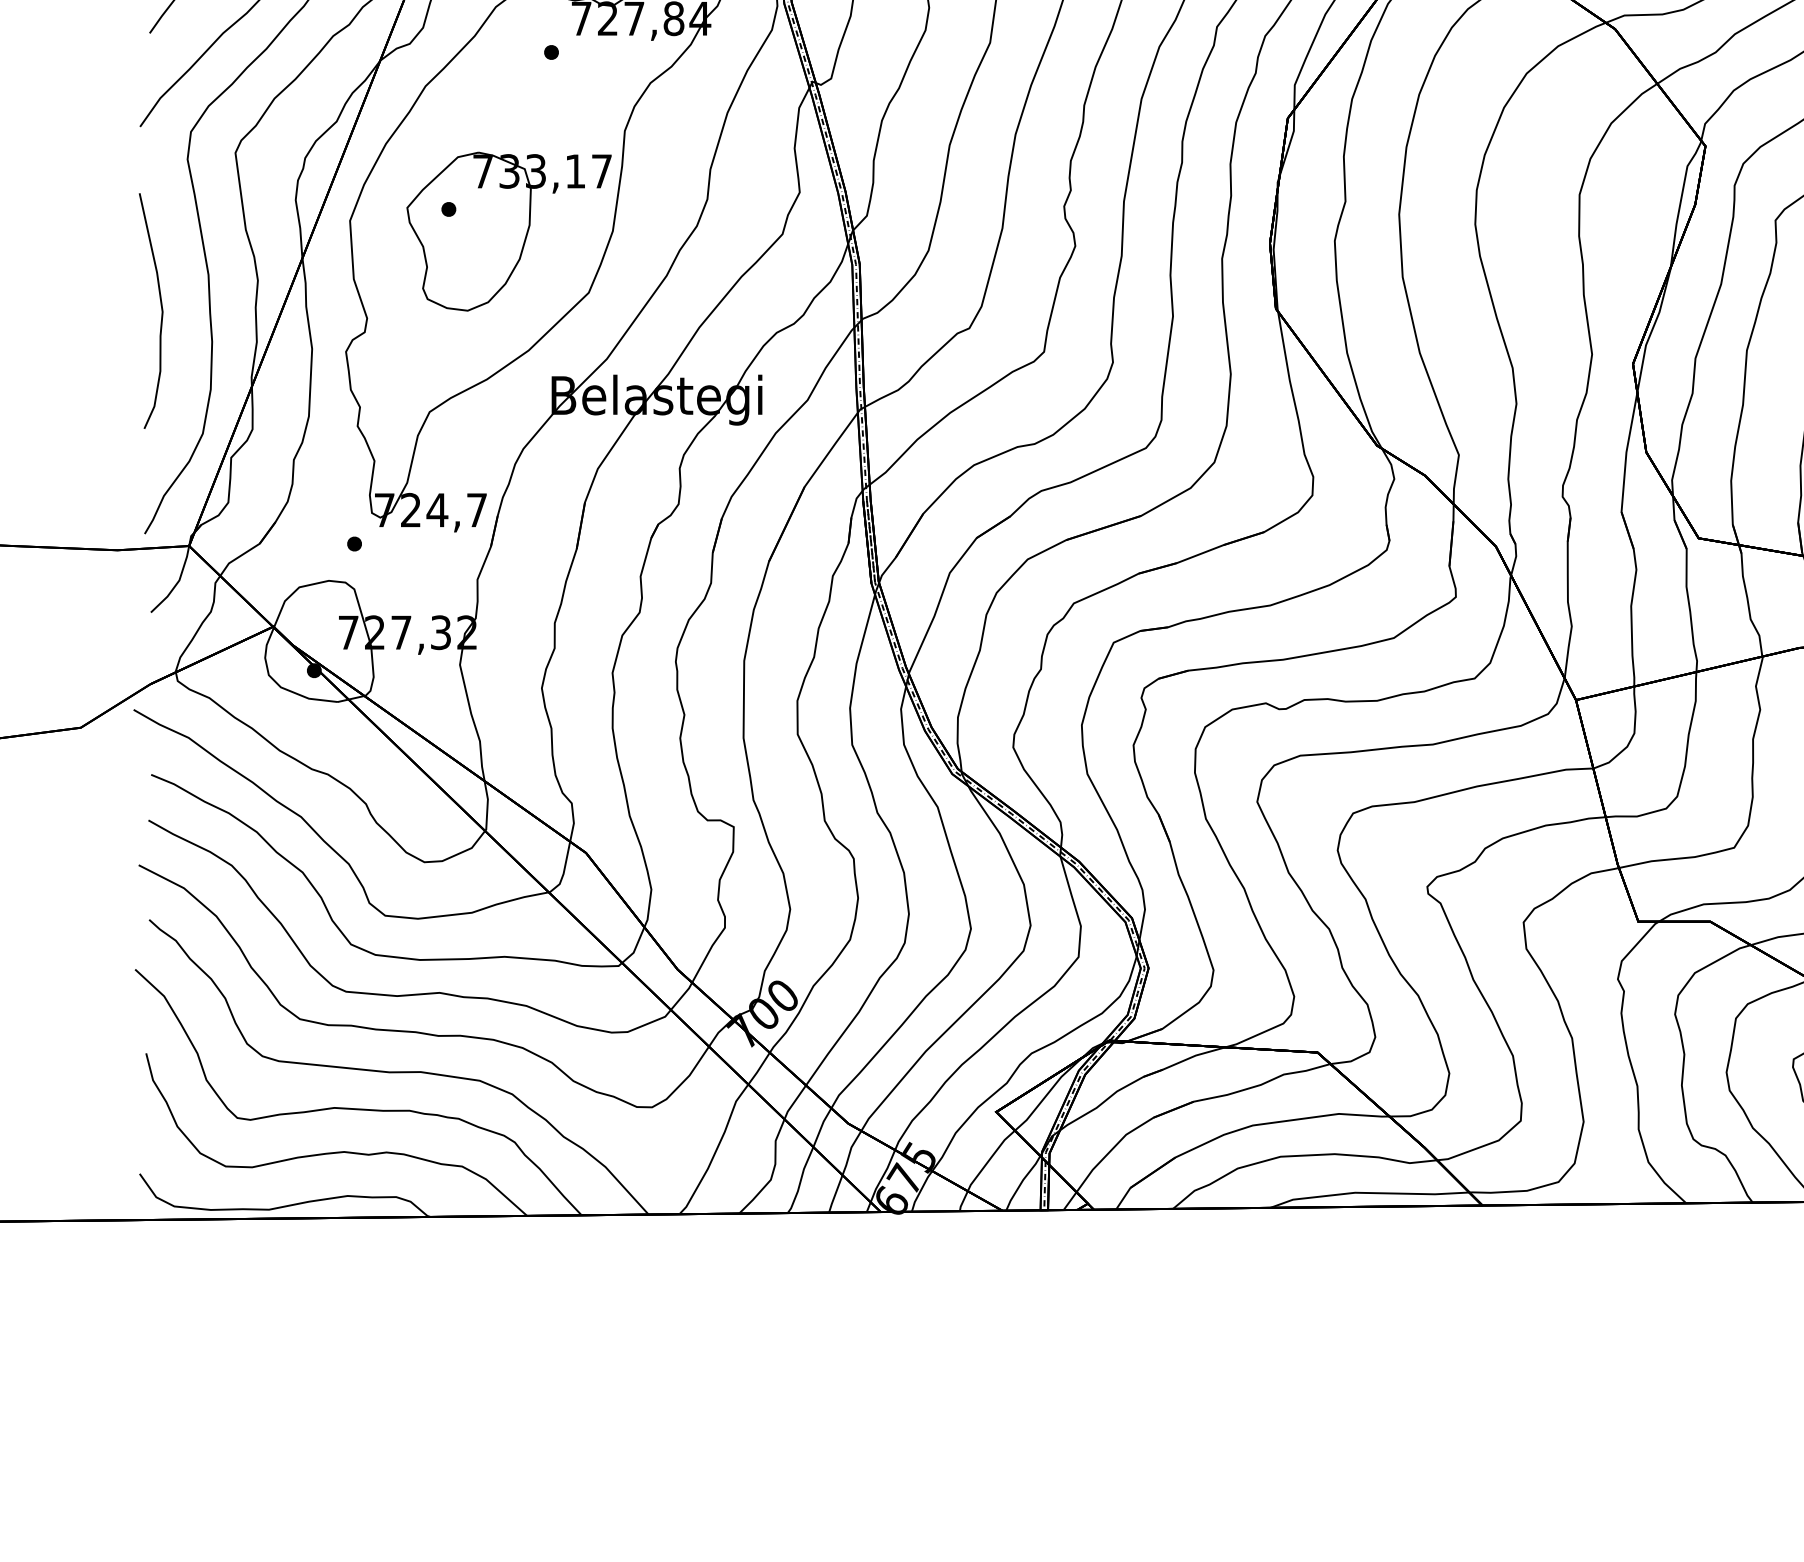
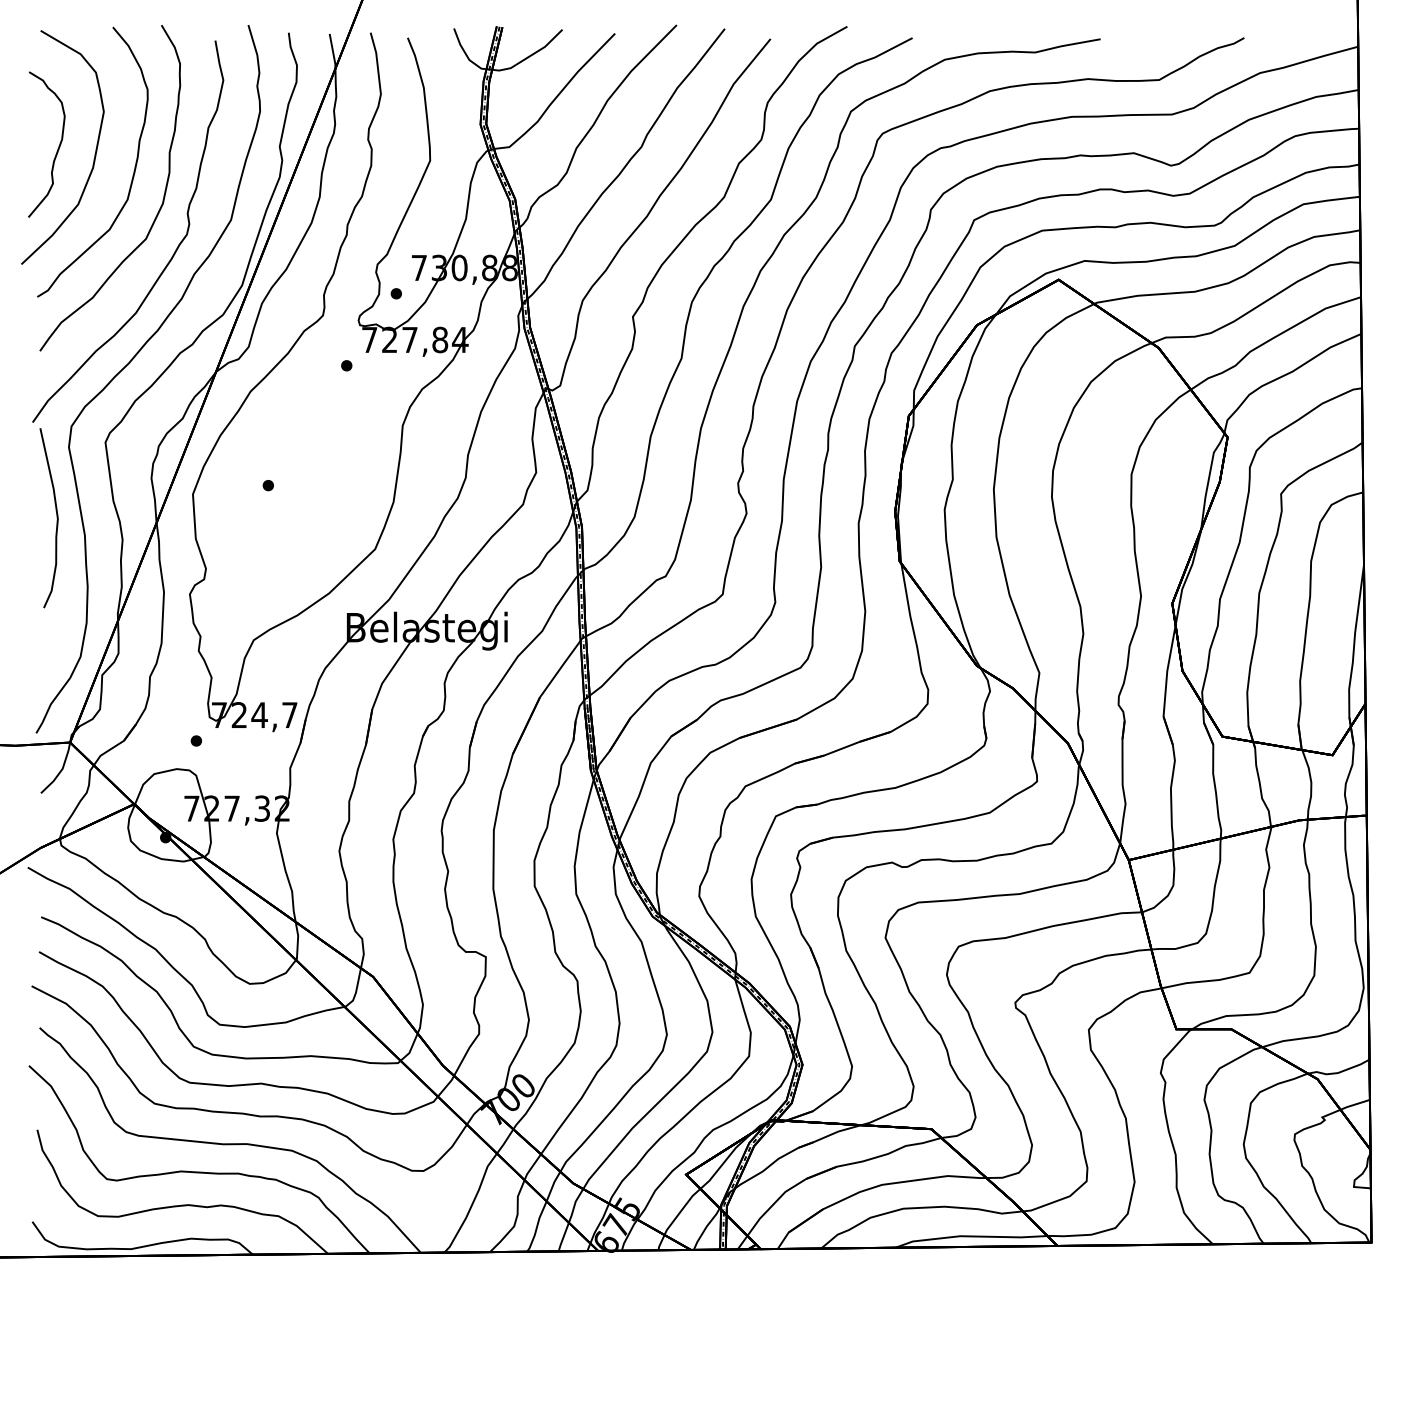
part: (507, 231) -> (313, 502), removed
curve: (160, 310) -> (56, 517), moved

